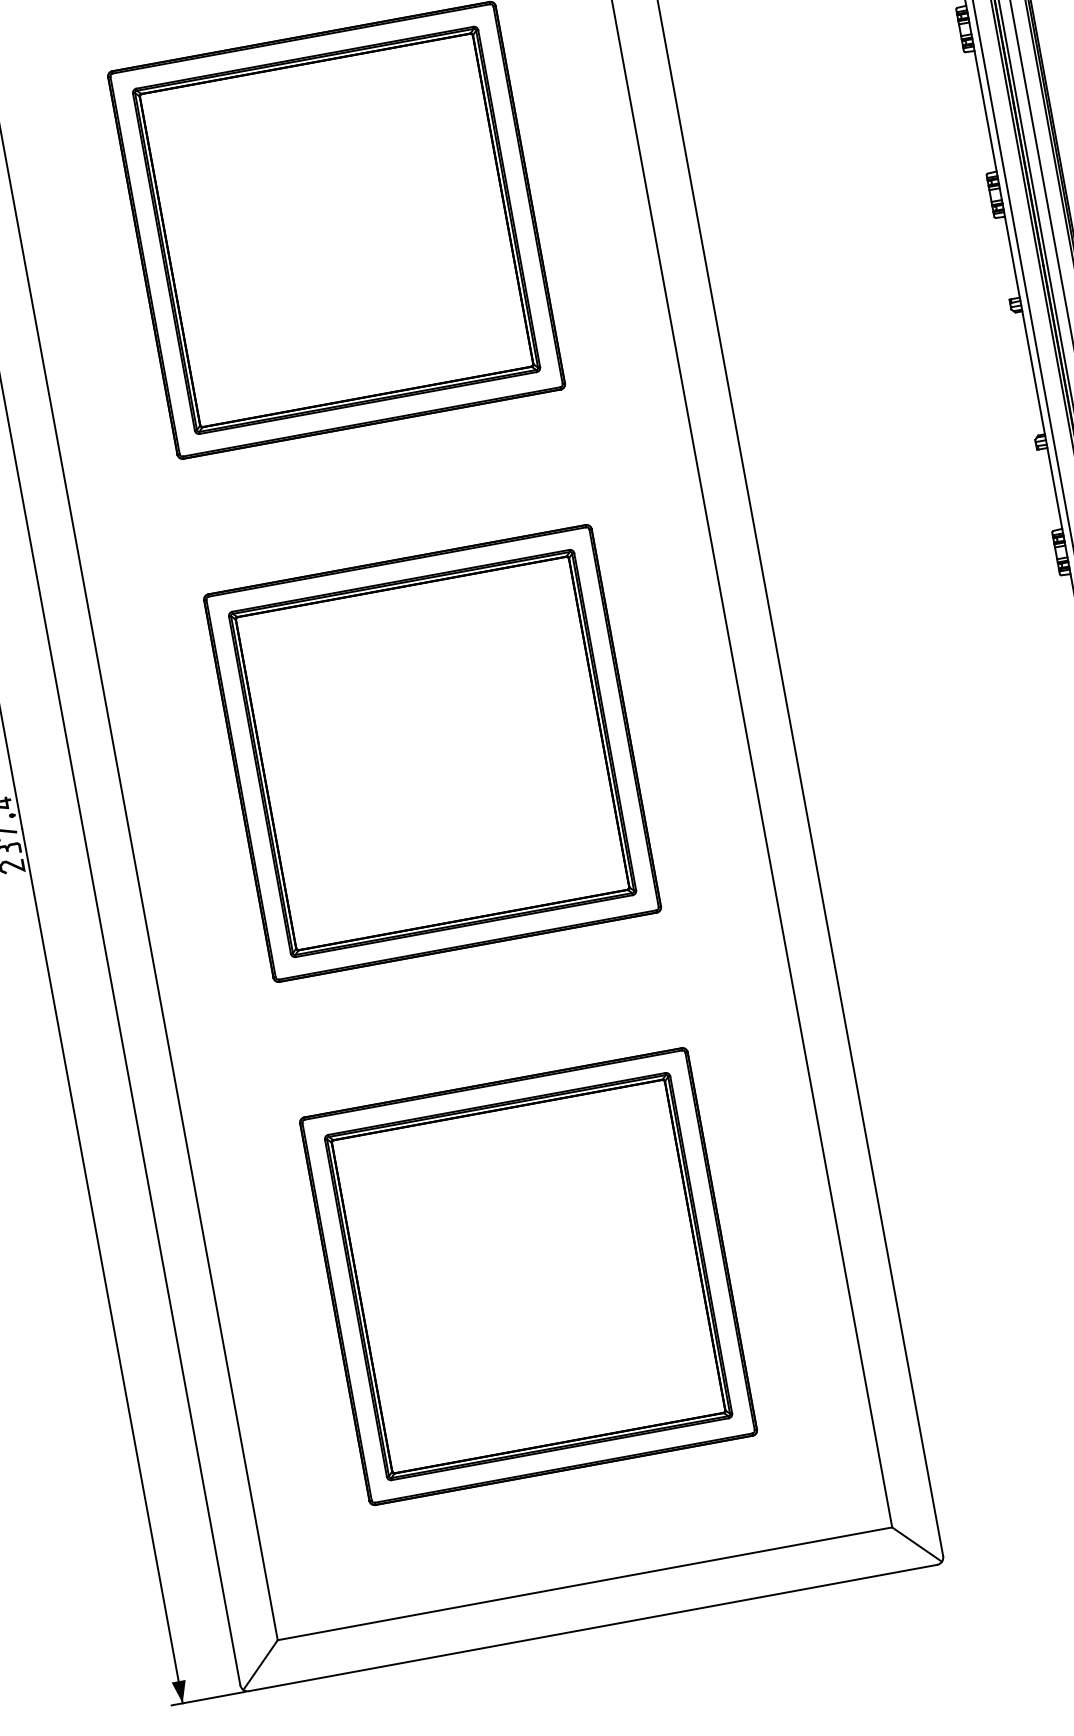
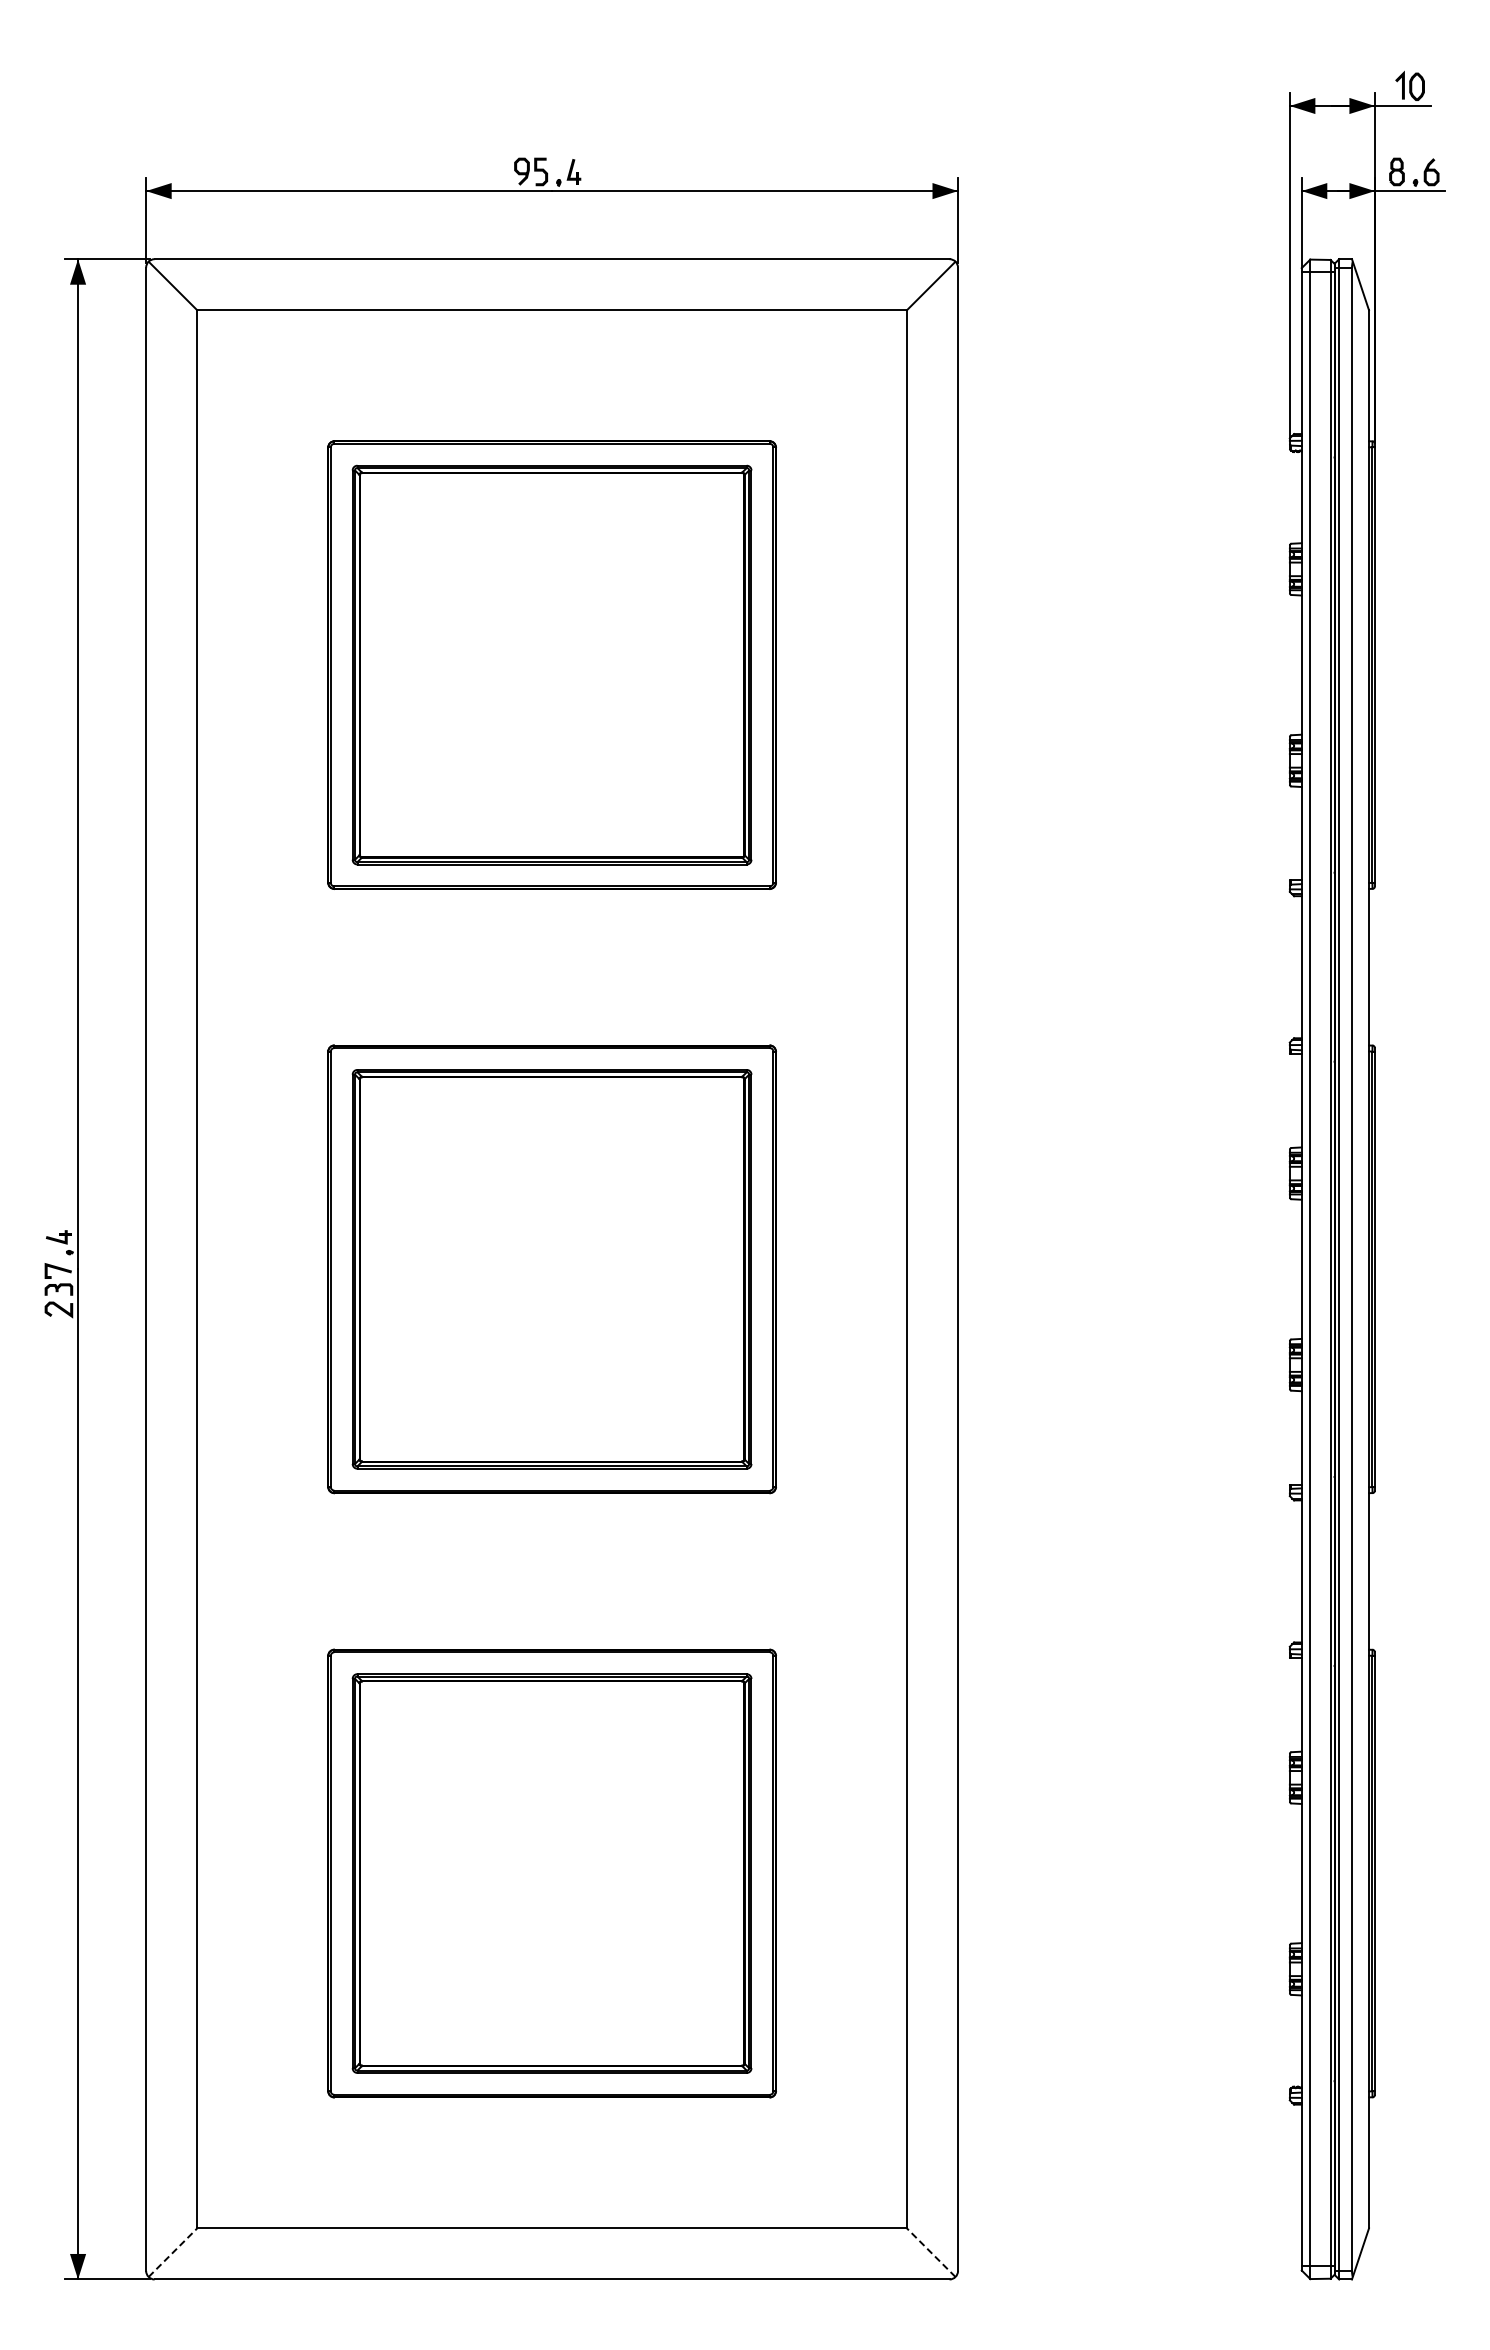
line: (916, 1544) -> (930, 2252), solid -> dashed
line: (261, 1664) -> (173, 2252), solid -> dashed

